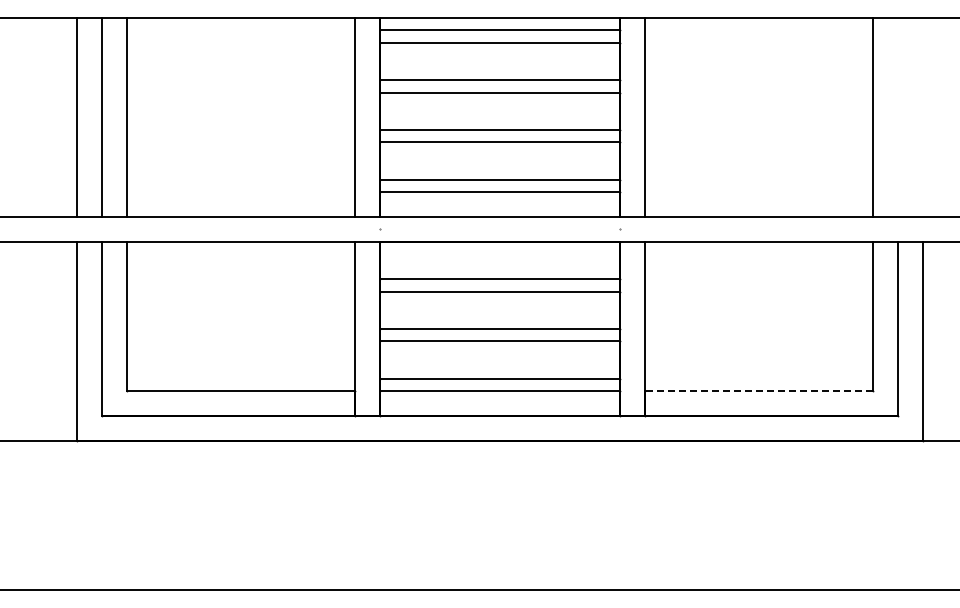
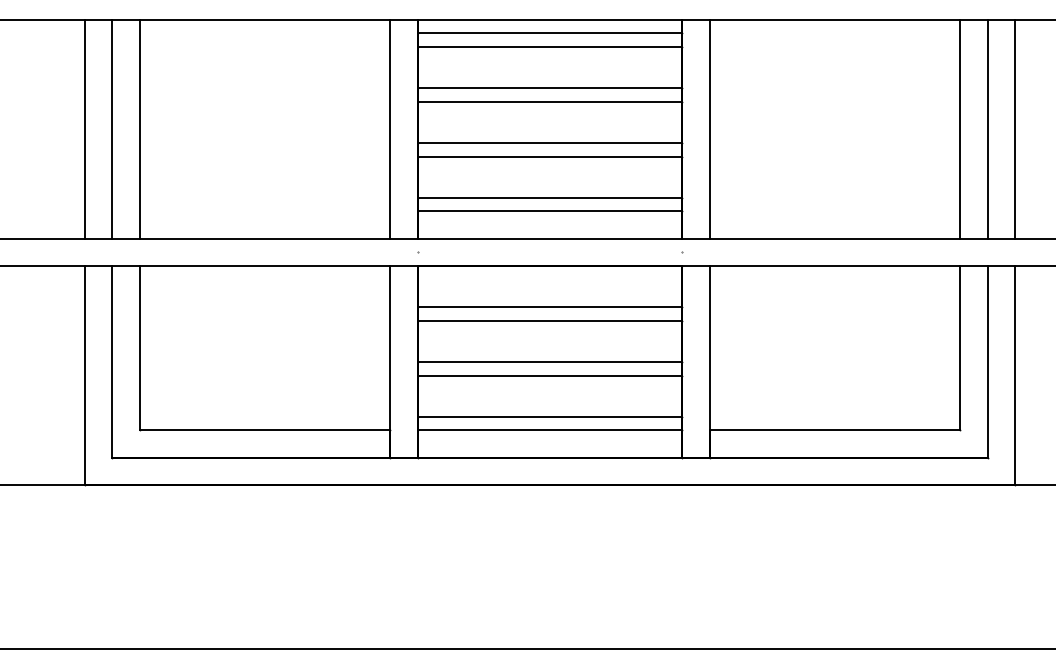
line: (897, 117) -> (987, 129), added
line: (922, 117) -> (1014, 129), added
line: (759, 391) -> (835, 430), dashed -> solid

